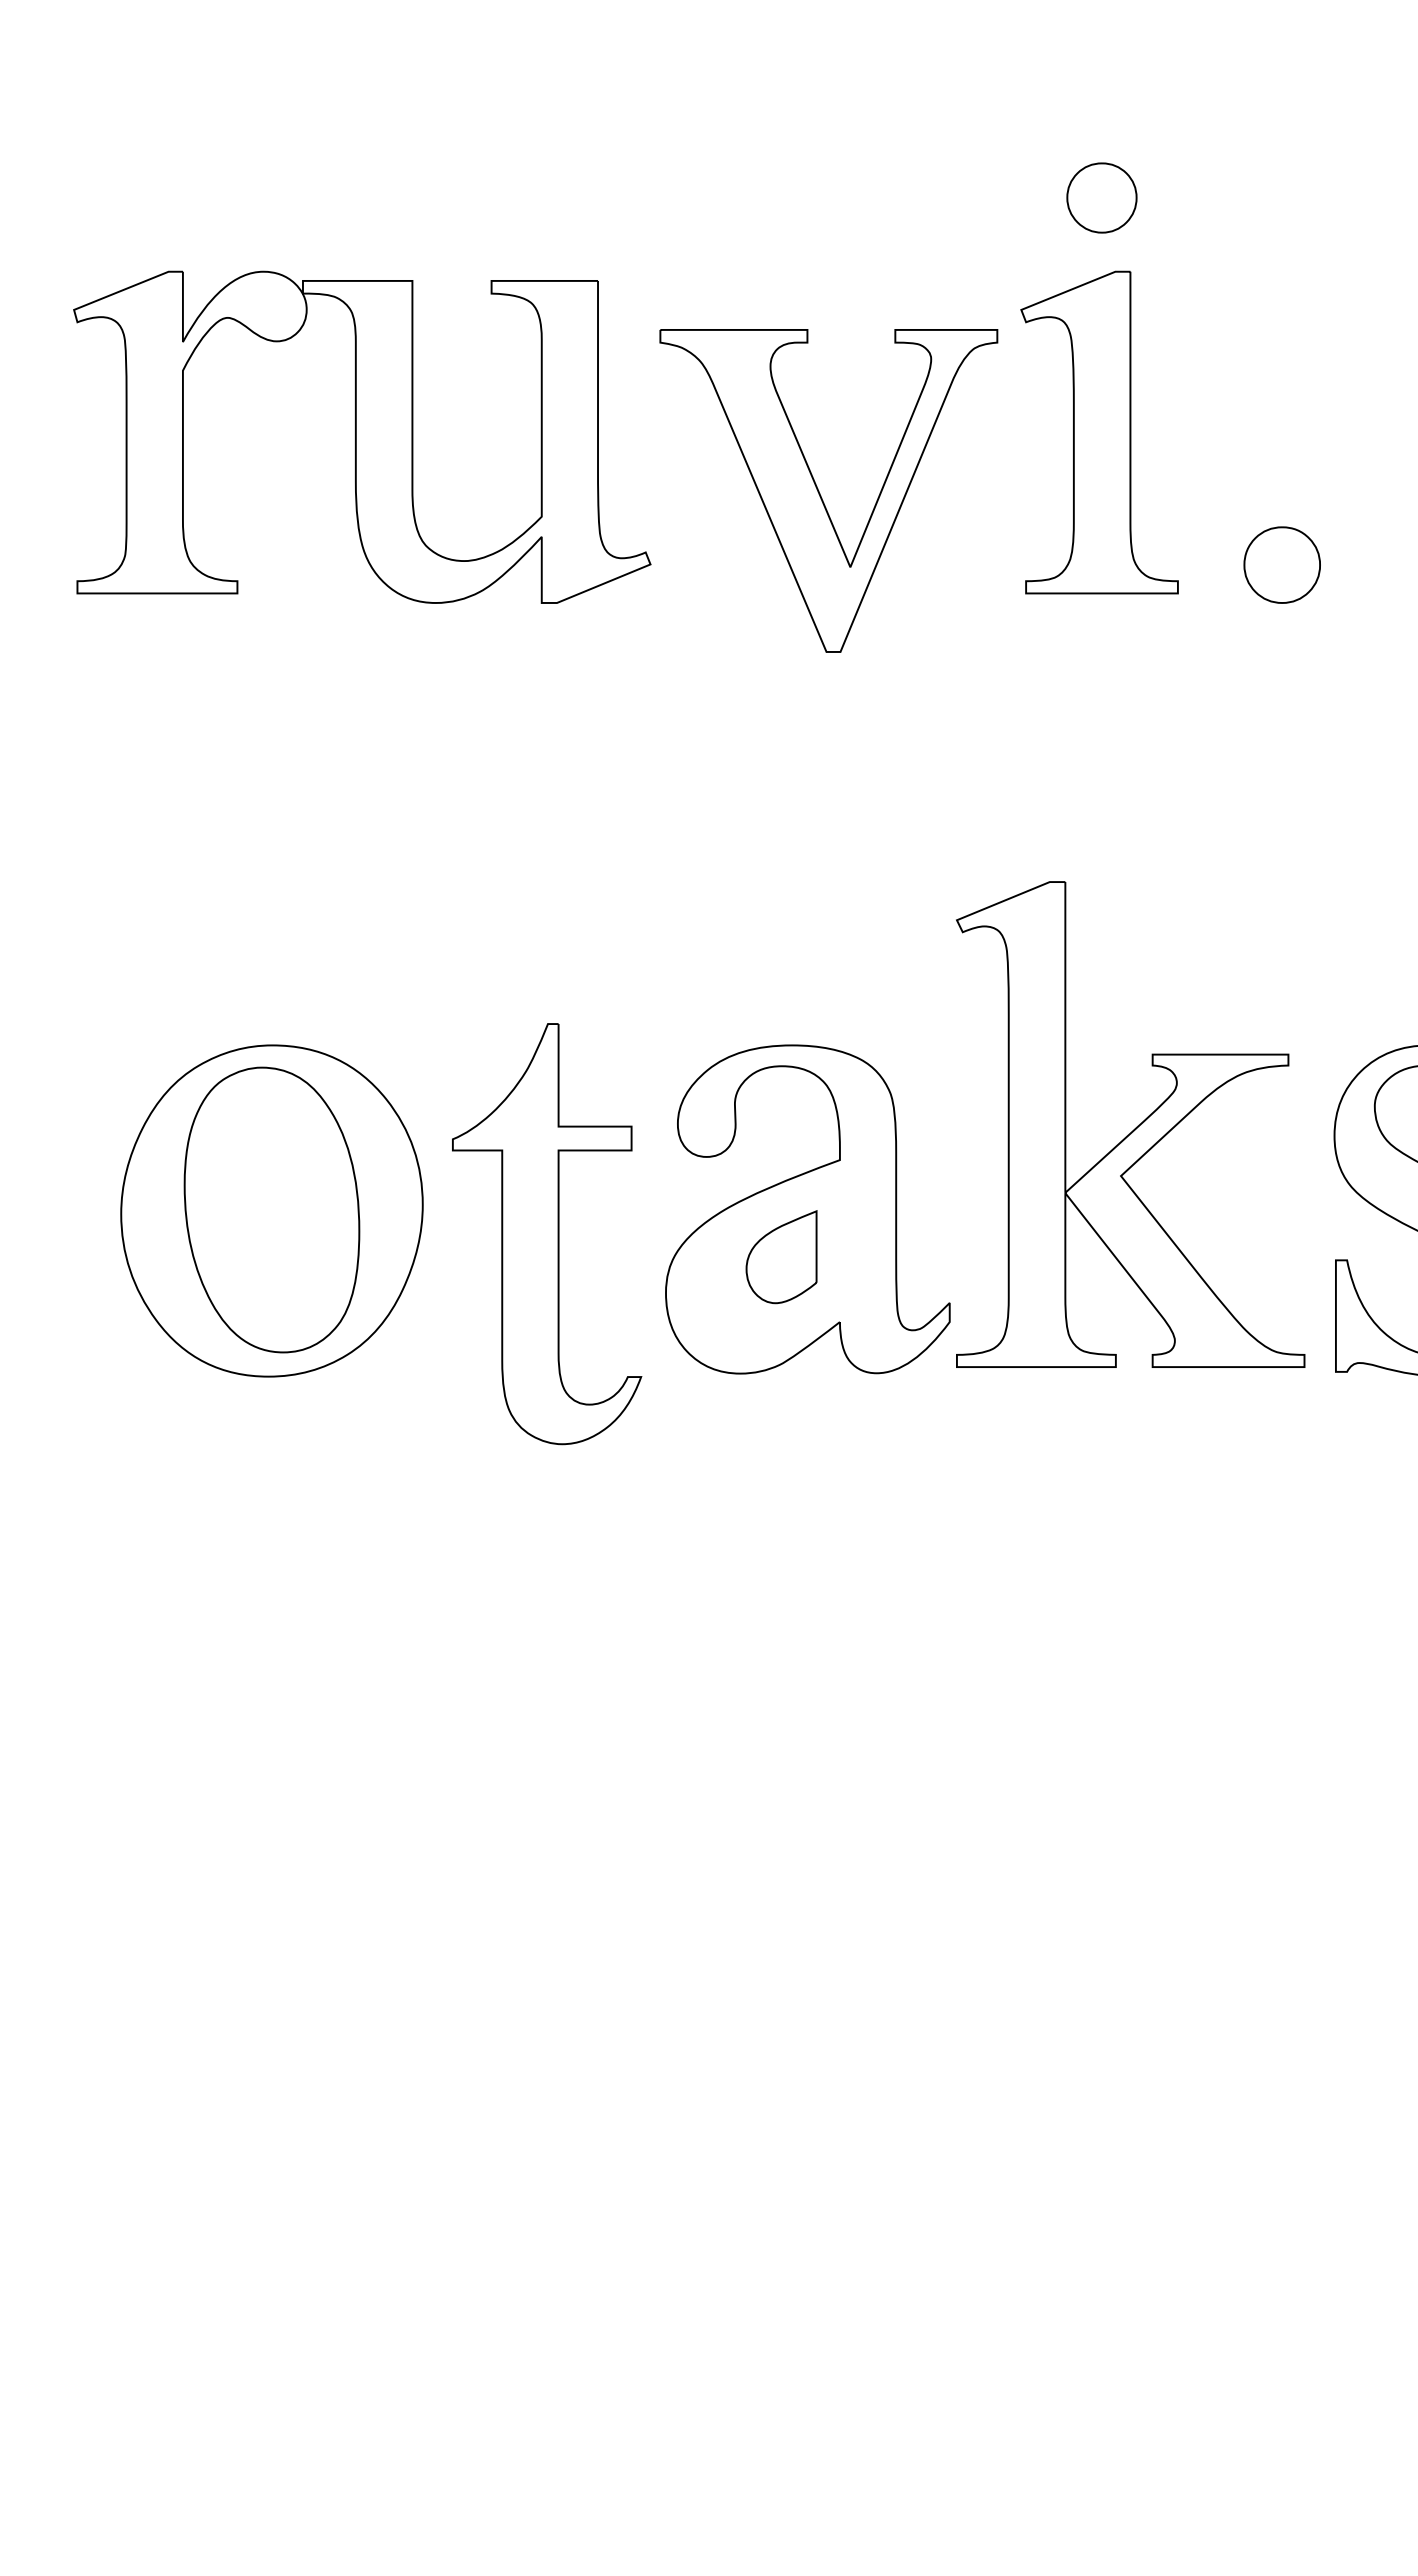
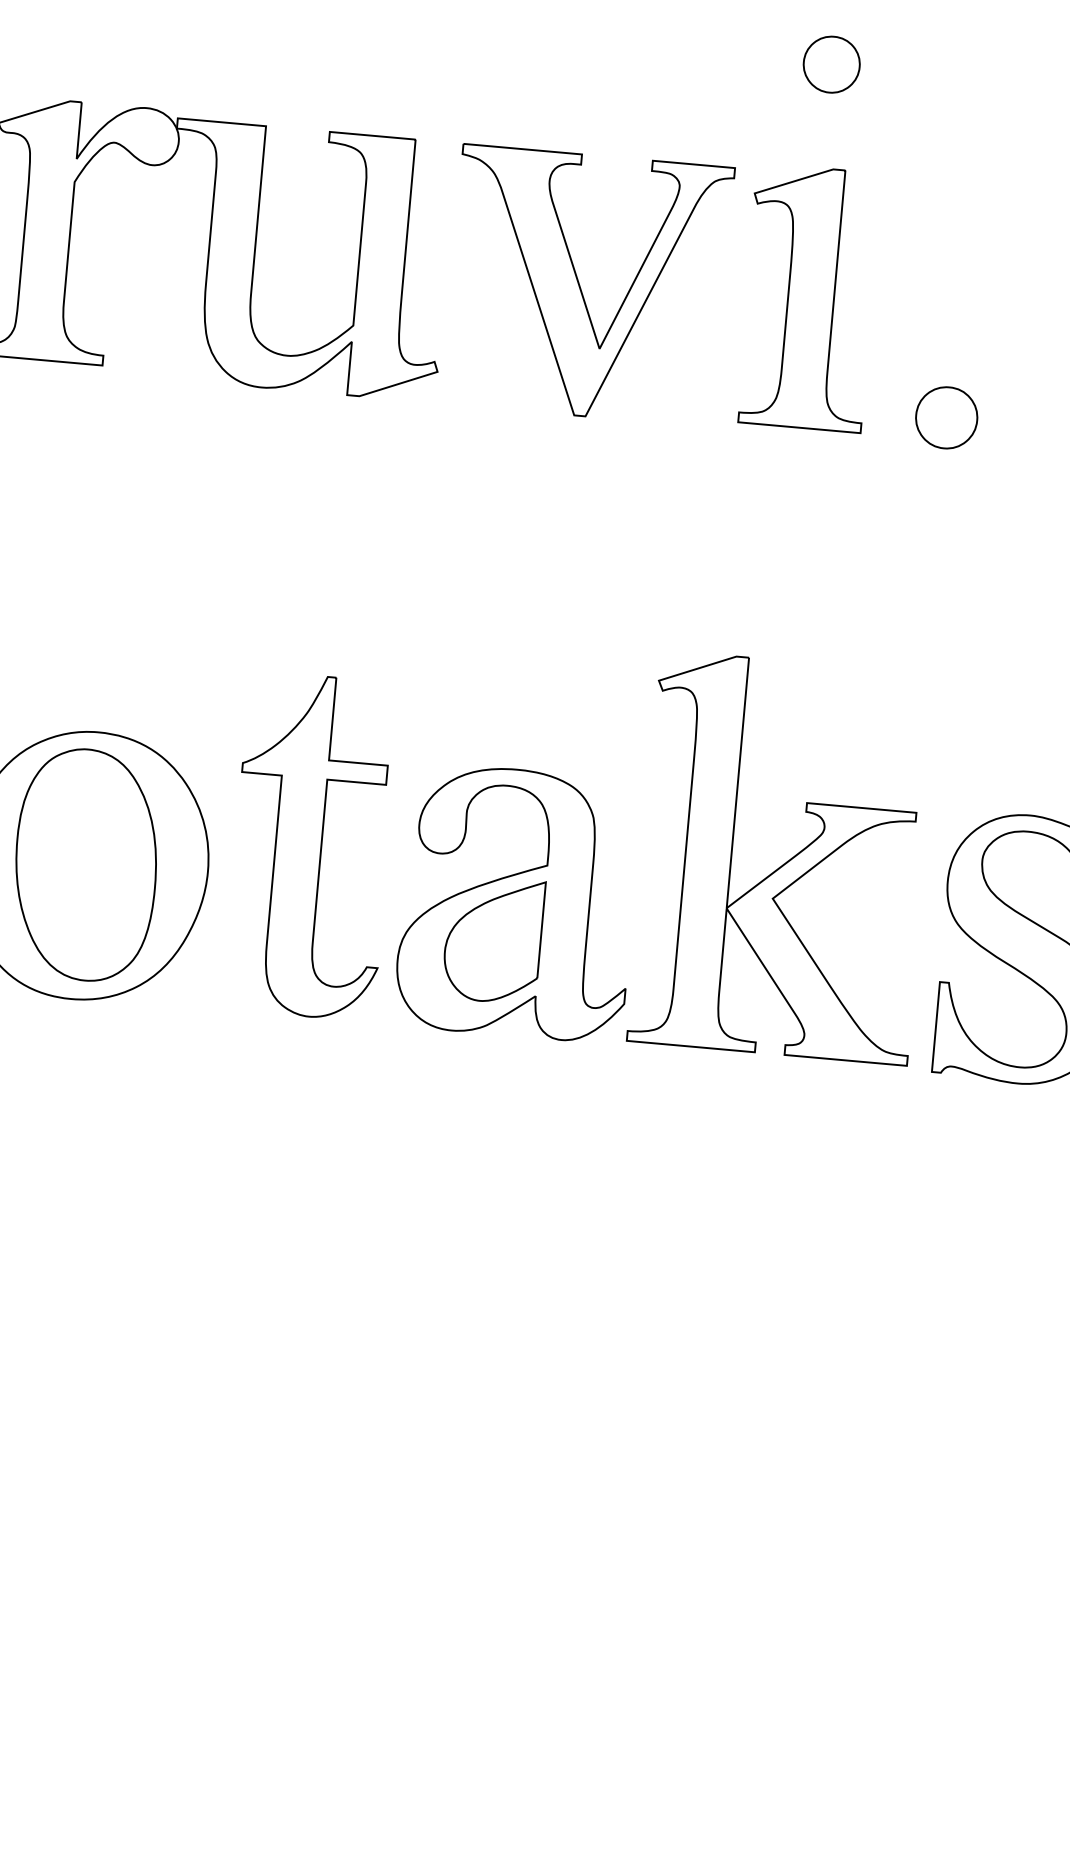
part: (1101, 197) -> (831, 64), moved
part: (820, 493) -> (580, 287), moved
part: (547, 1234) -> (312, 846), moved
part: (781, 1256) -> (493, 939), size x1.67

